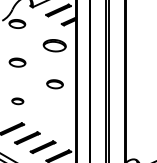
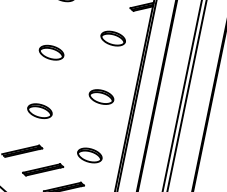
part: (54, 45) -> (112, 38), size x0.71
part: (17, 101) -> (39, 111), size x1.43
part: (54, 122) -> (88, 154), added

